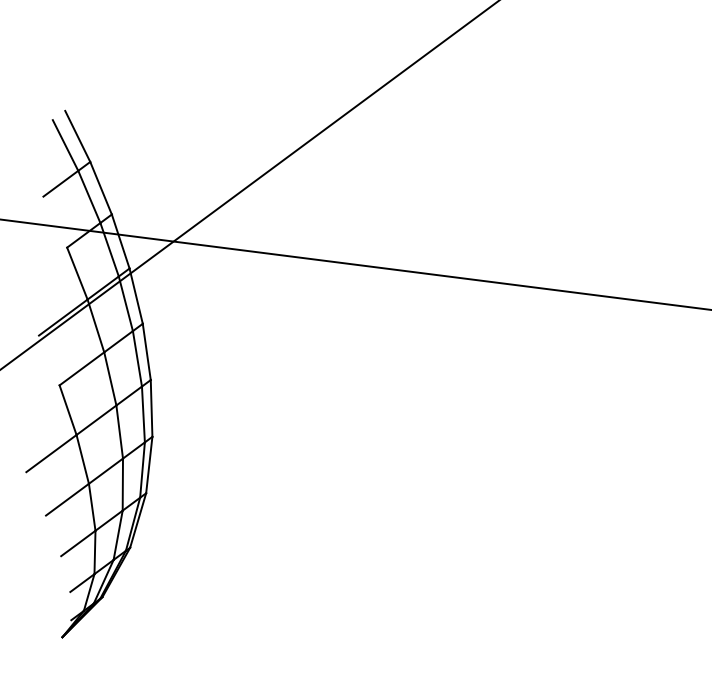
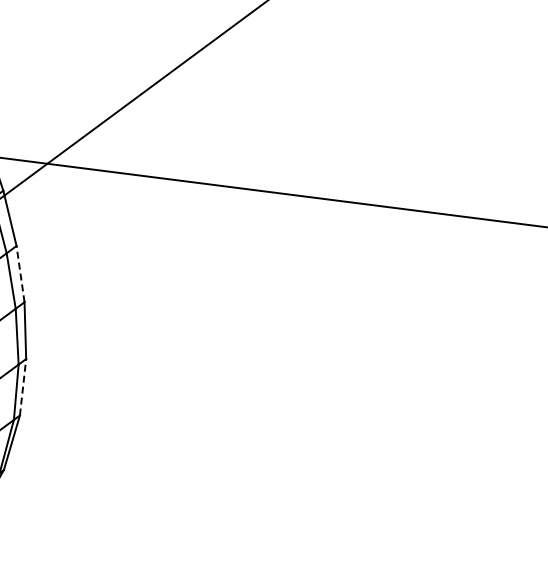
line: (146, 351) -> (20, 273), solid -> dashed
line: (149, 464) -> (23, 386), solid -> dashed

